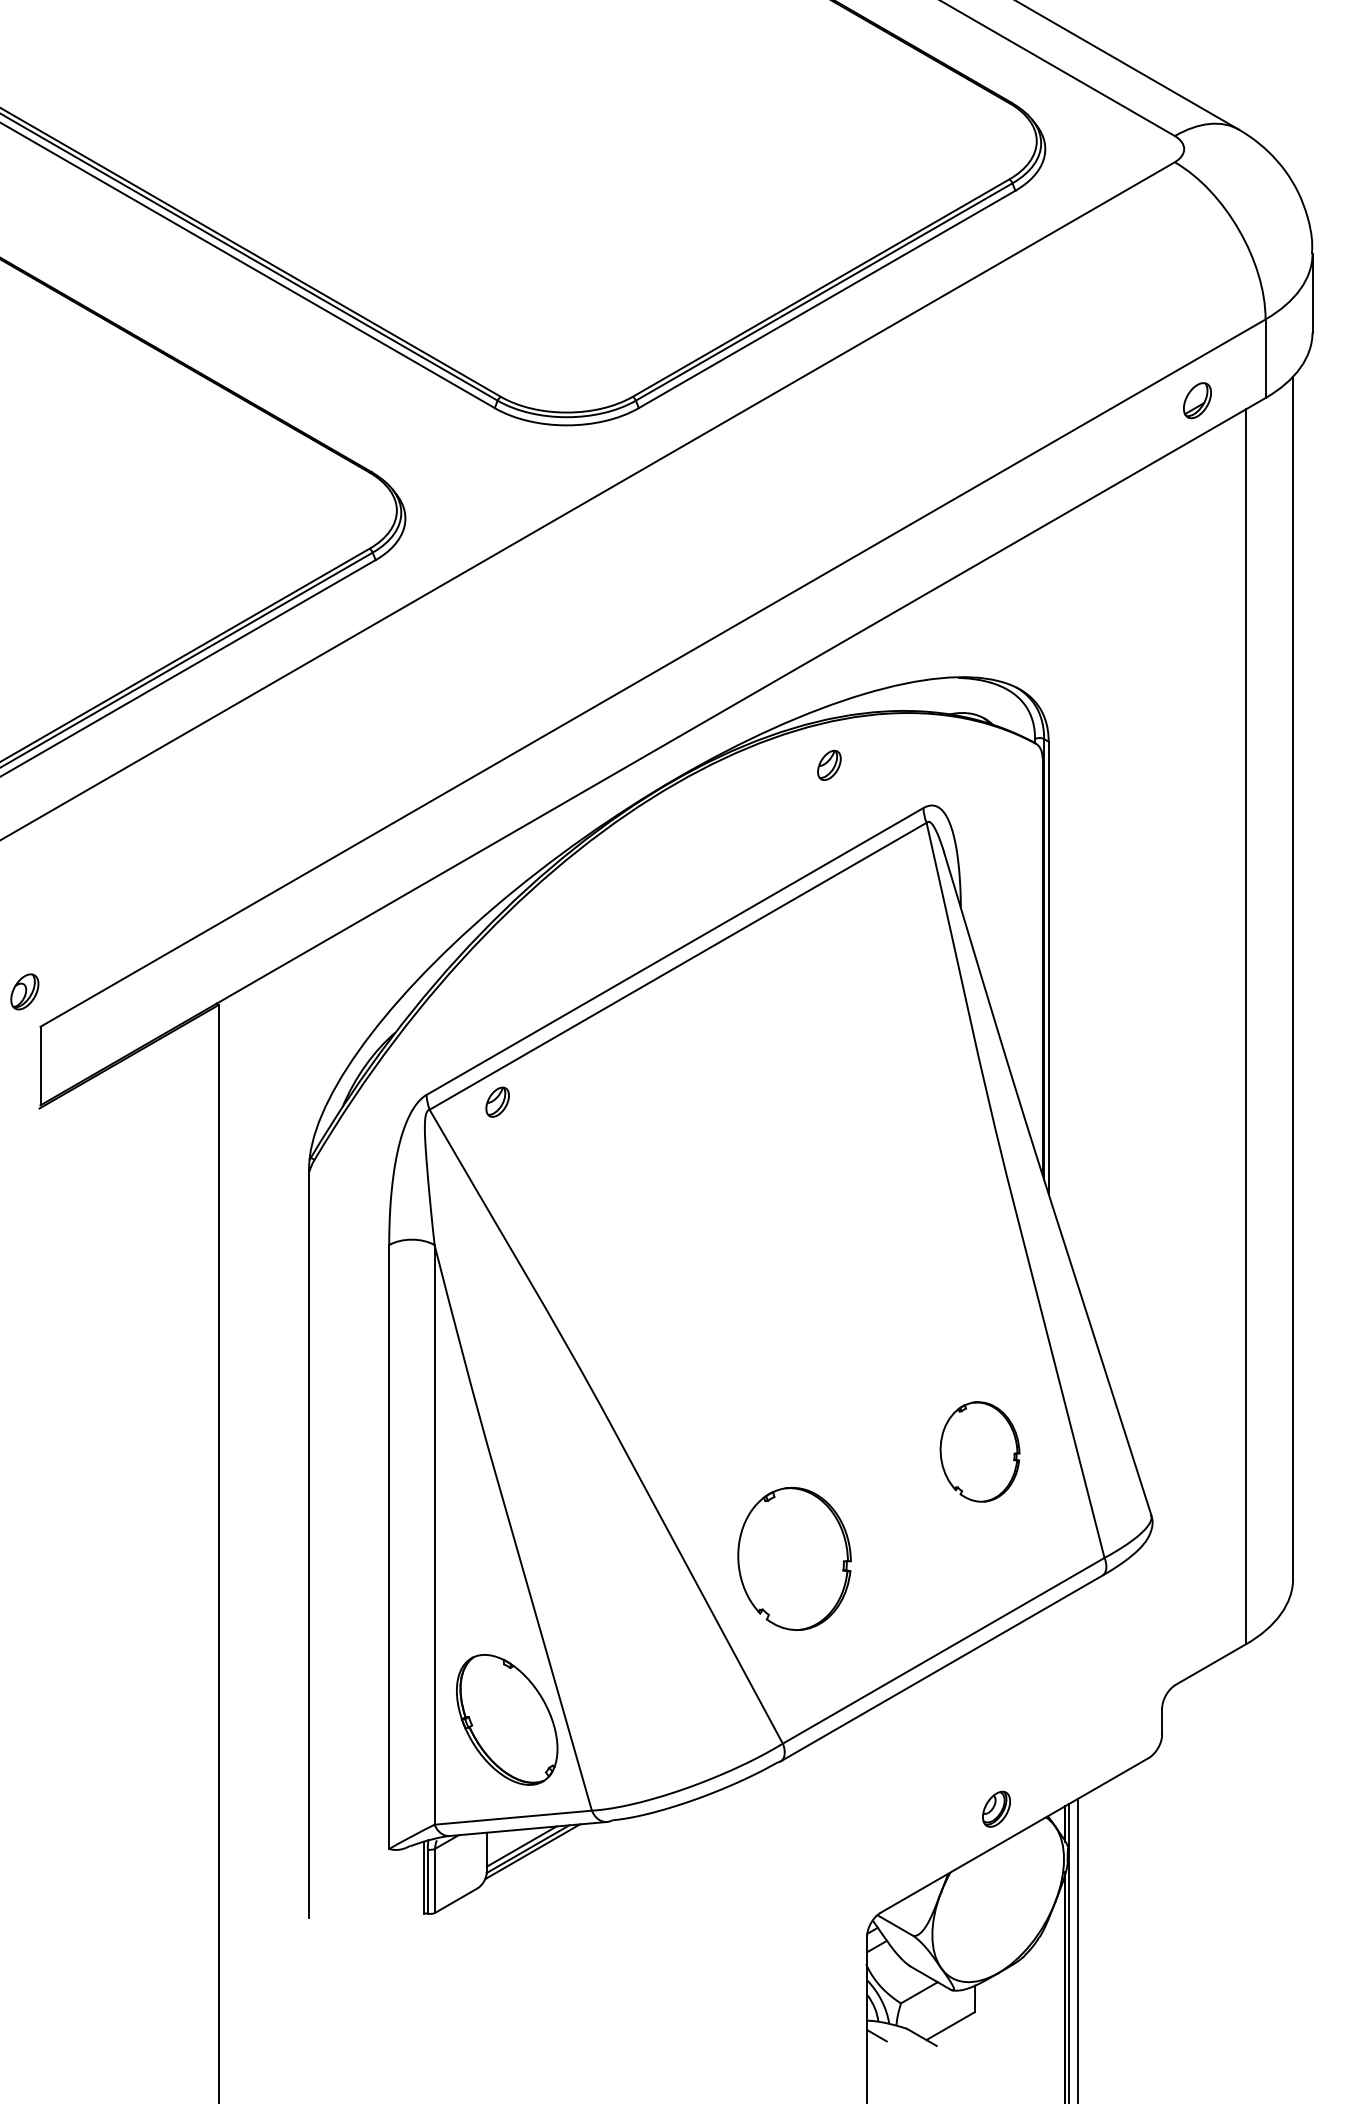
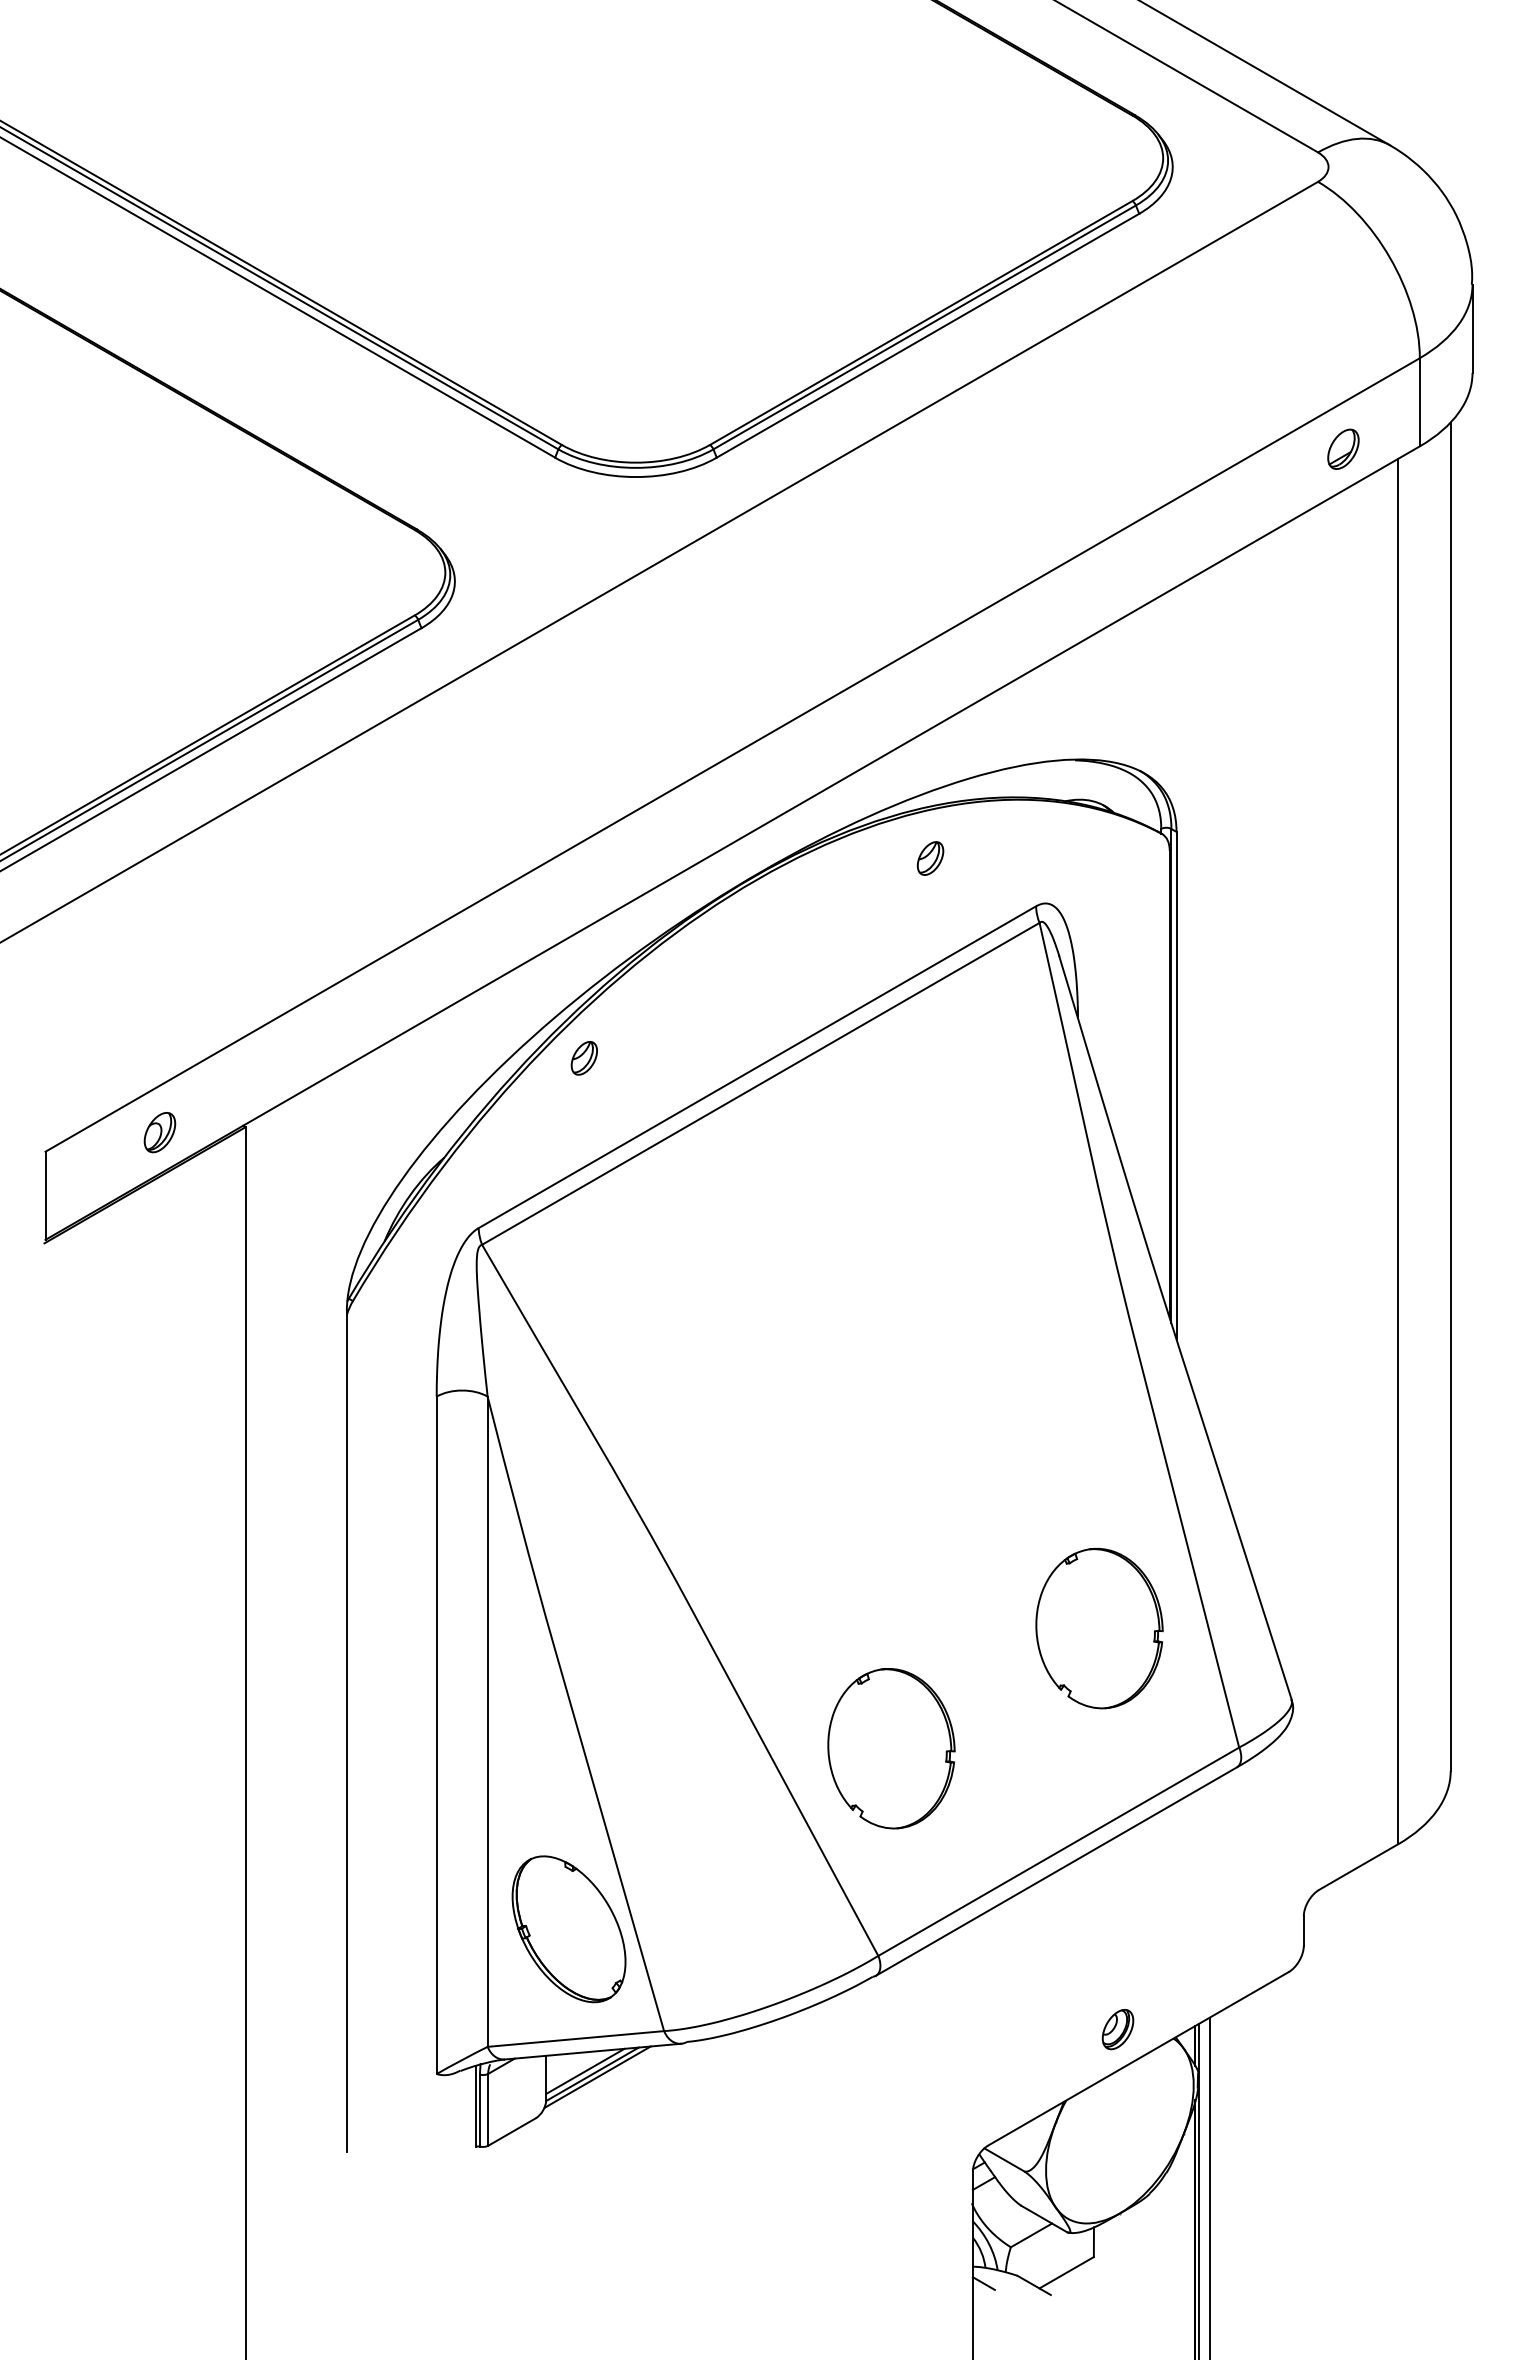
part: (24, 991) -> (159, 1132), moved
part: (496, 1102) -> (583, 1058), moved
part: (980, 1451) -> (1099, 1628), size x1.43

